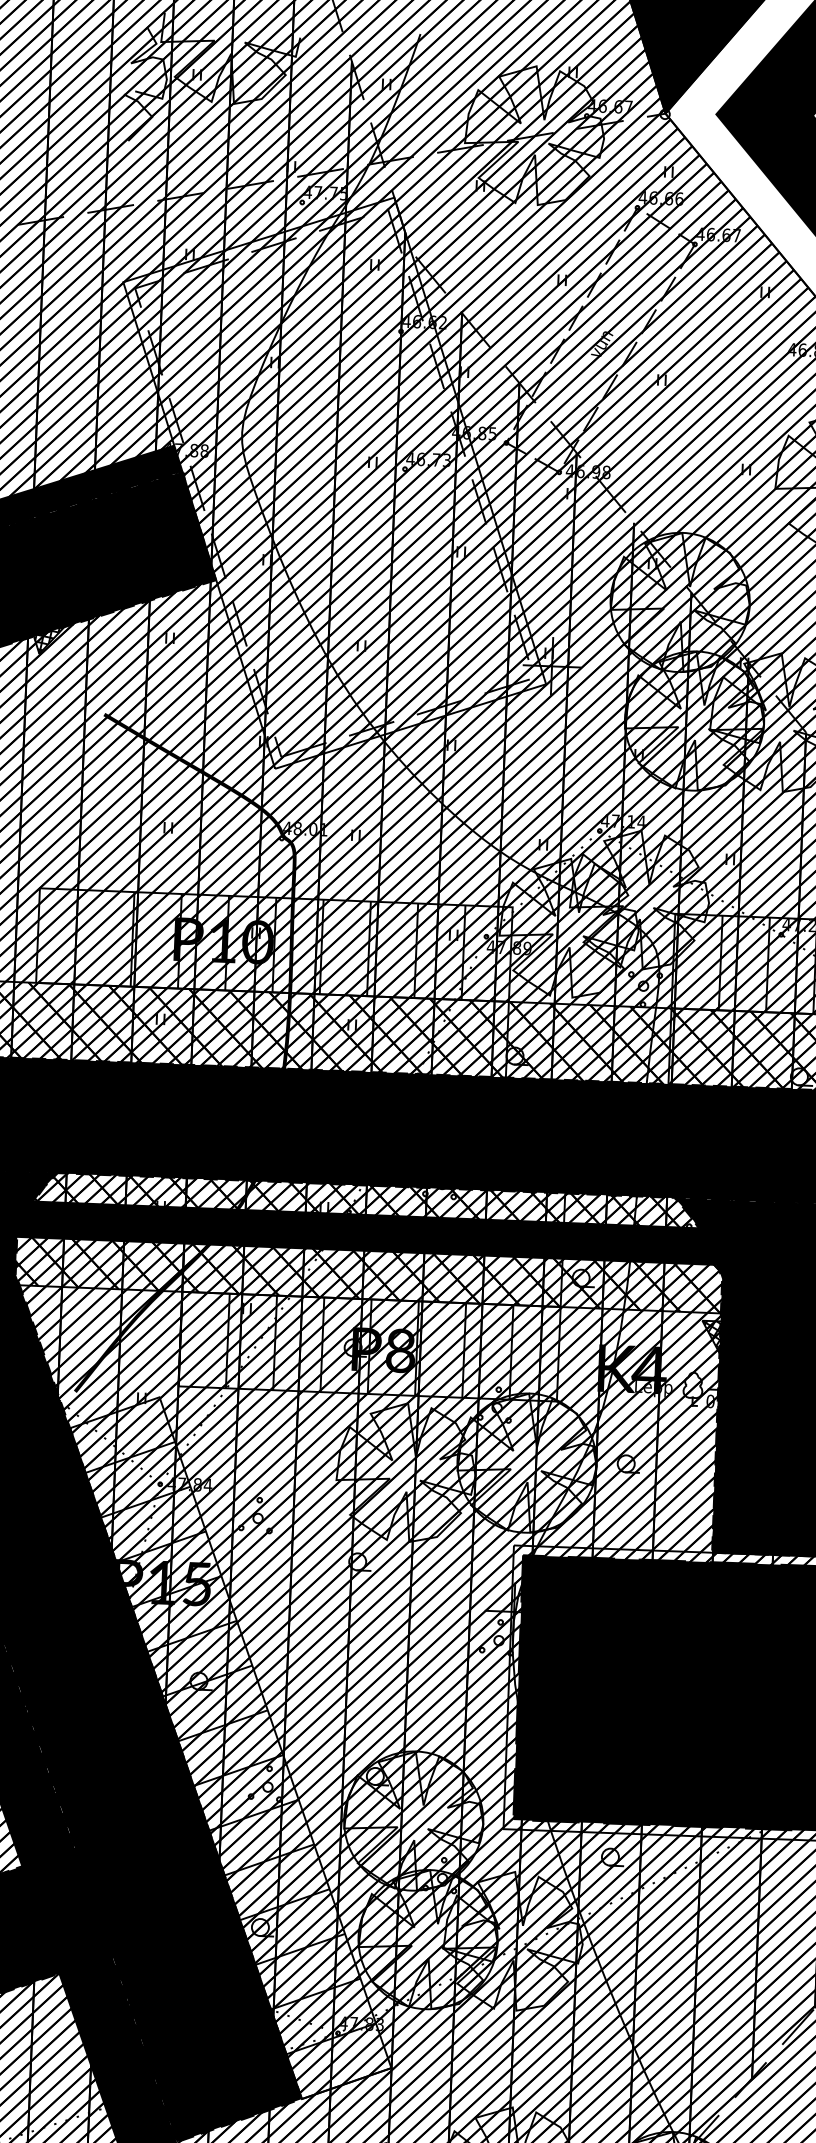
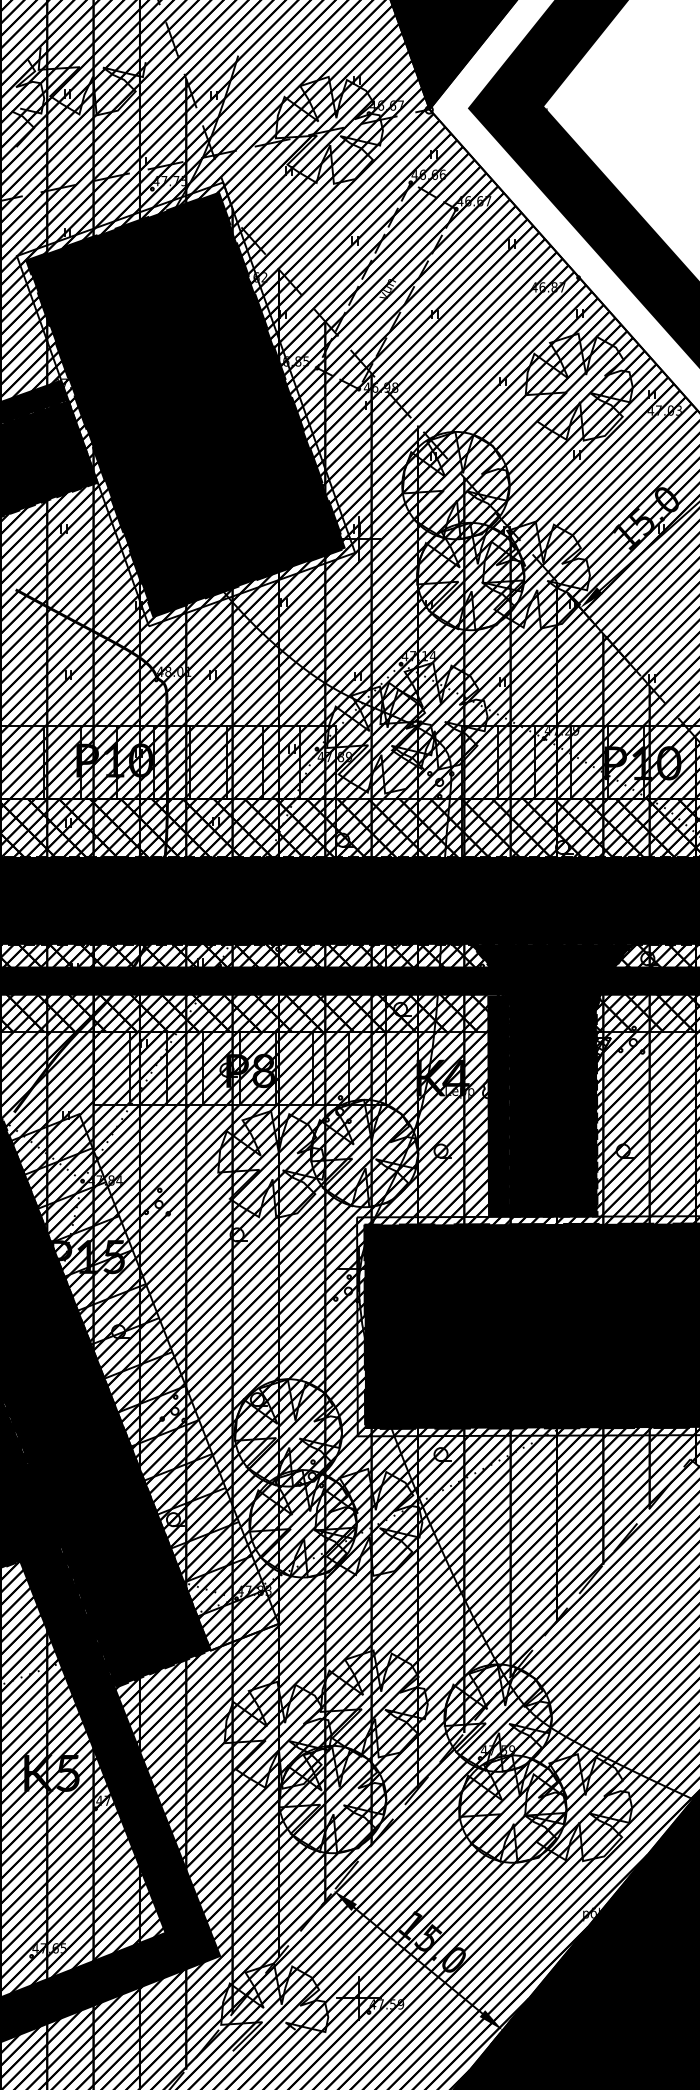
fill: (333, 483) -> (185, 404), added
fill: (703, 1407) -> (498, 1105), added

